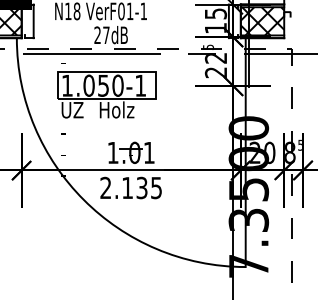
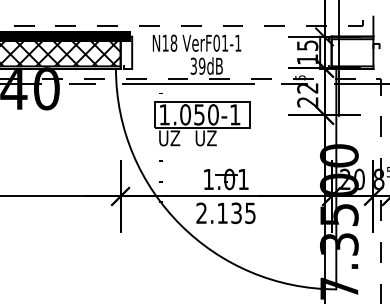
hatch: (262, 21) -> (352, 52), removed
text: (101, 34) -> (197, 65), 27dB -> 39dB
text: (117, 109) -> (212, 137), Holz -> UZ

